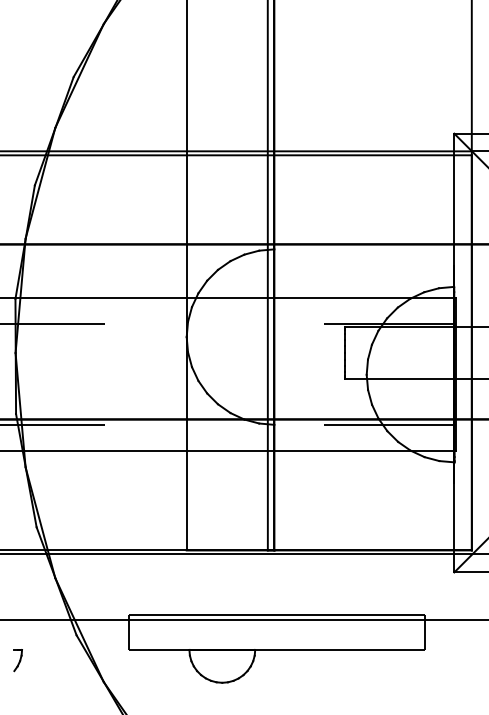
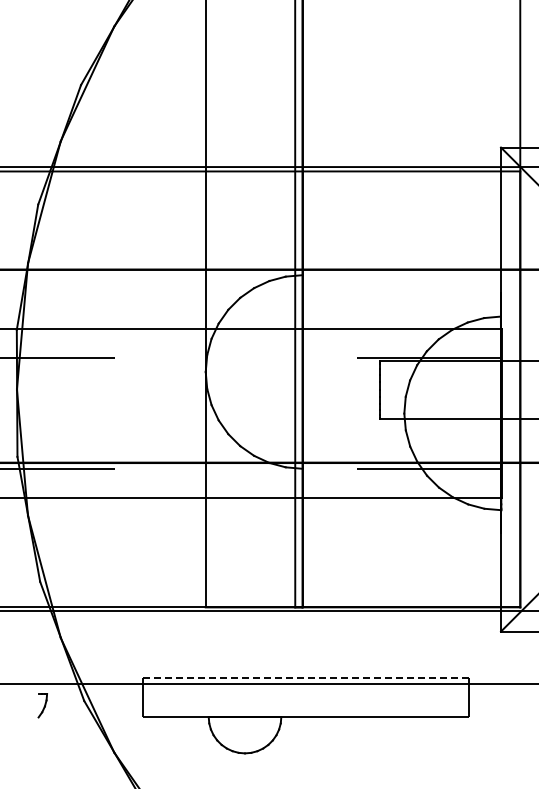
line: (277, 614) -> (305, 678), solid -> dashed
part: (17, 660) -> (42, 705), moved

